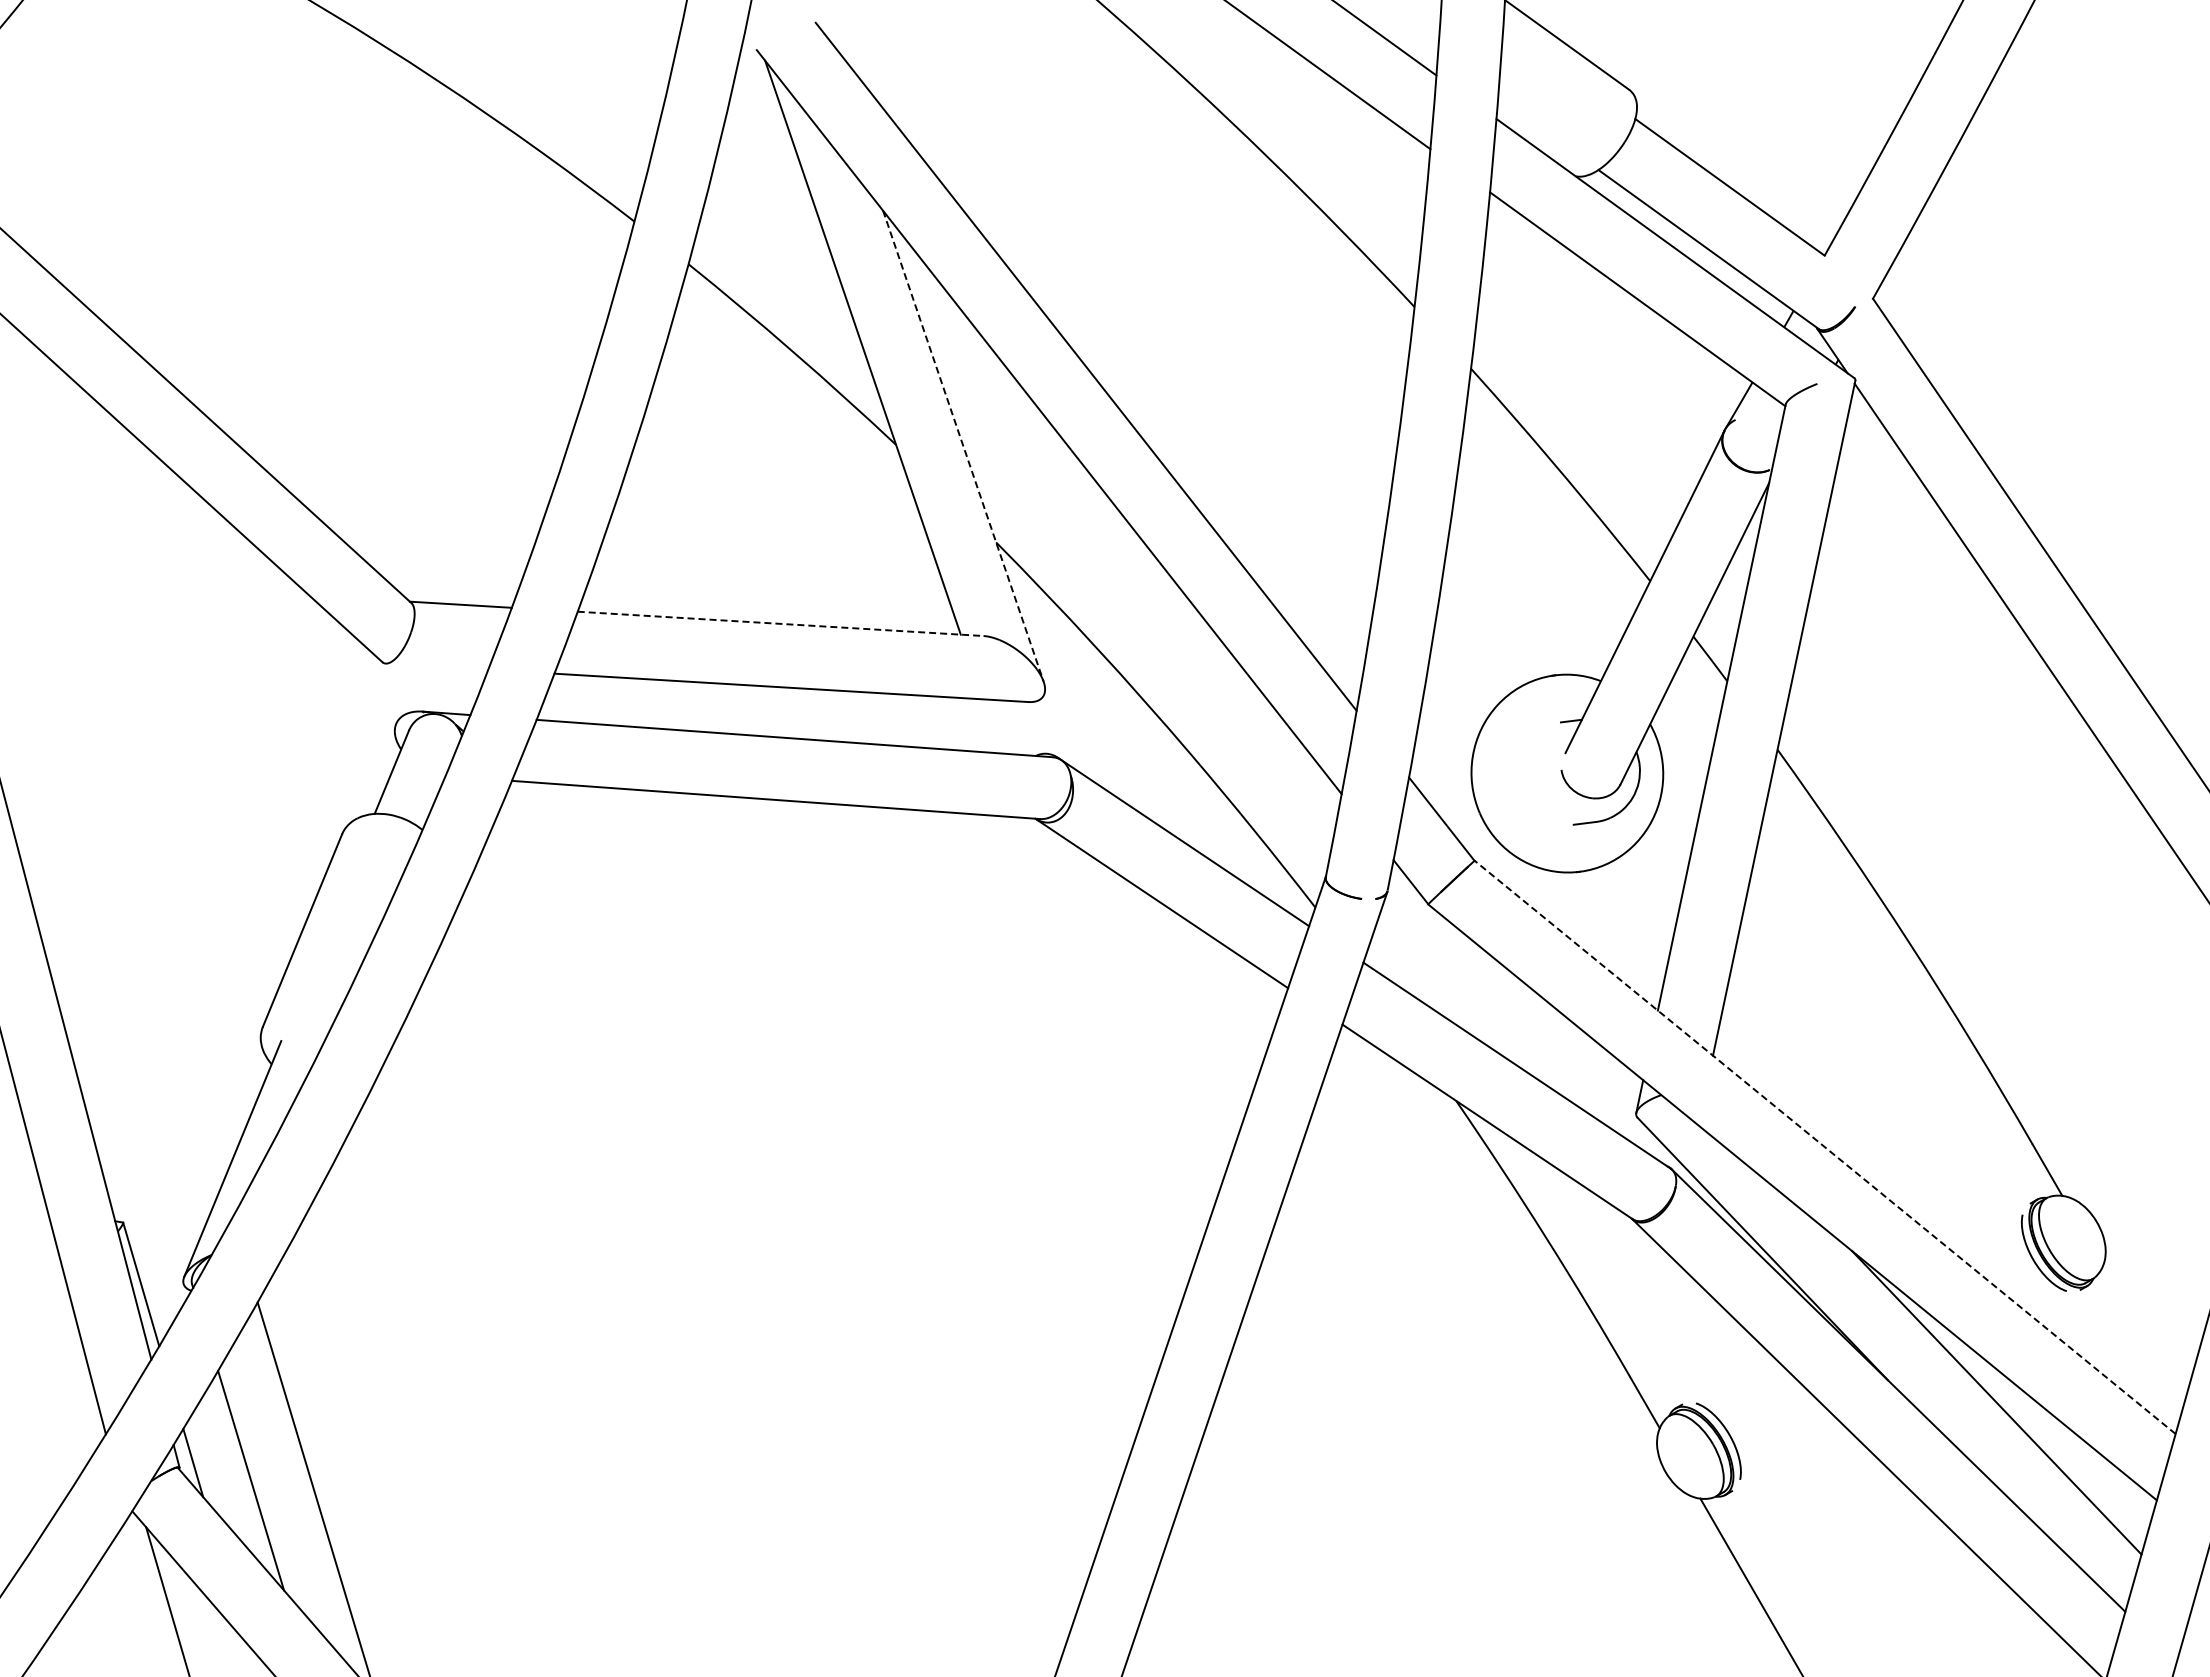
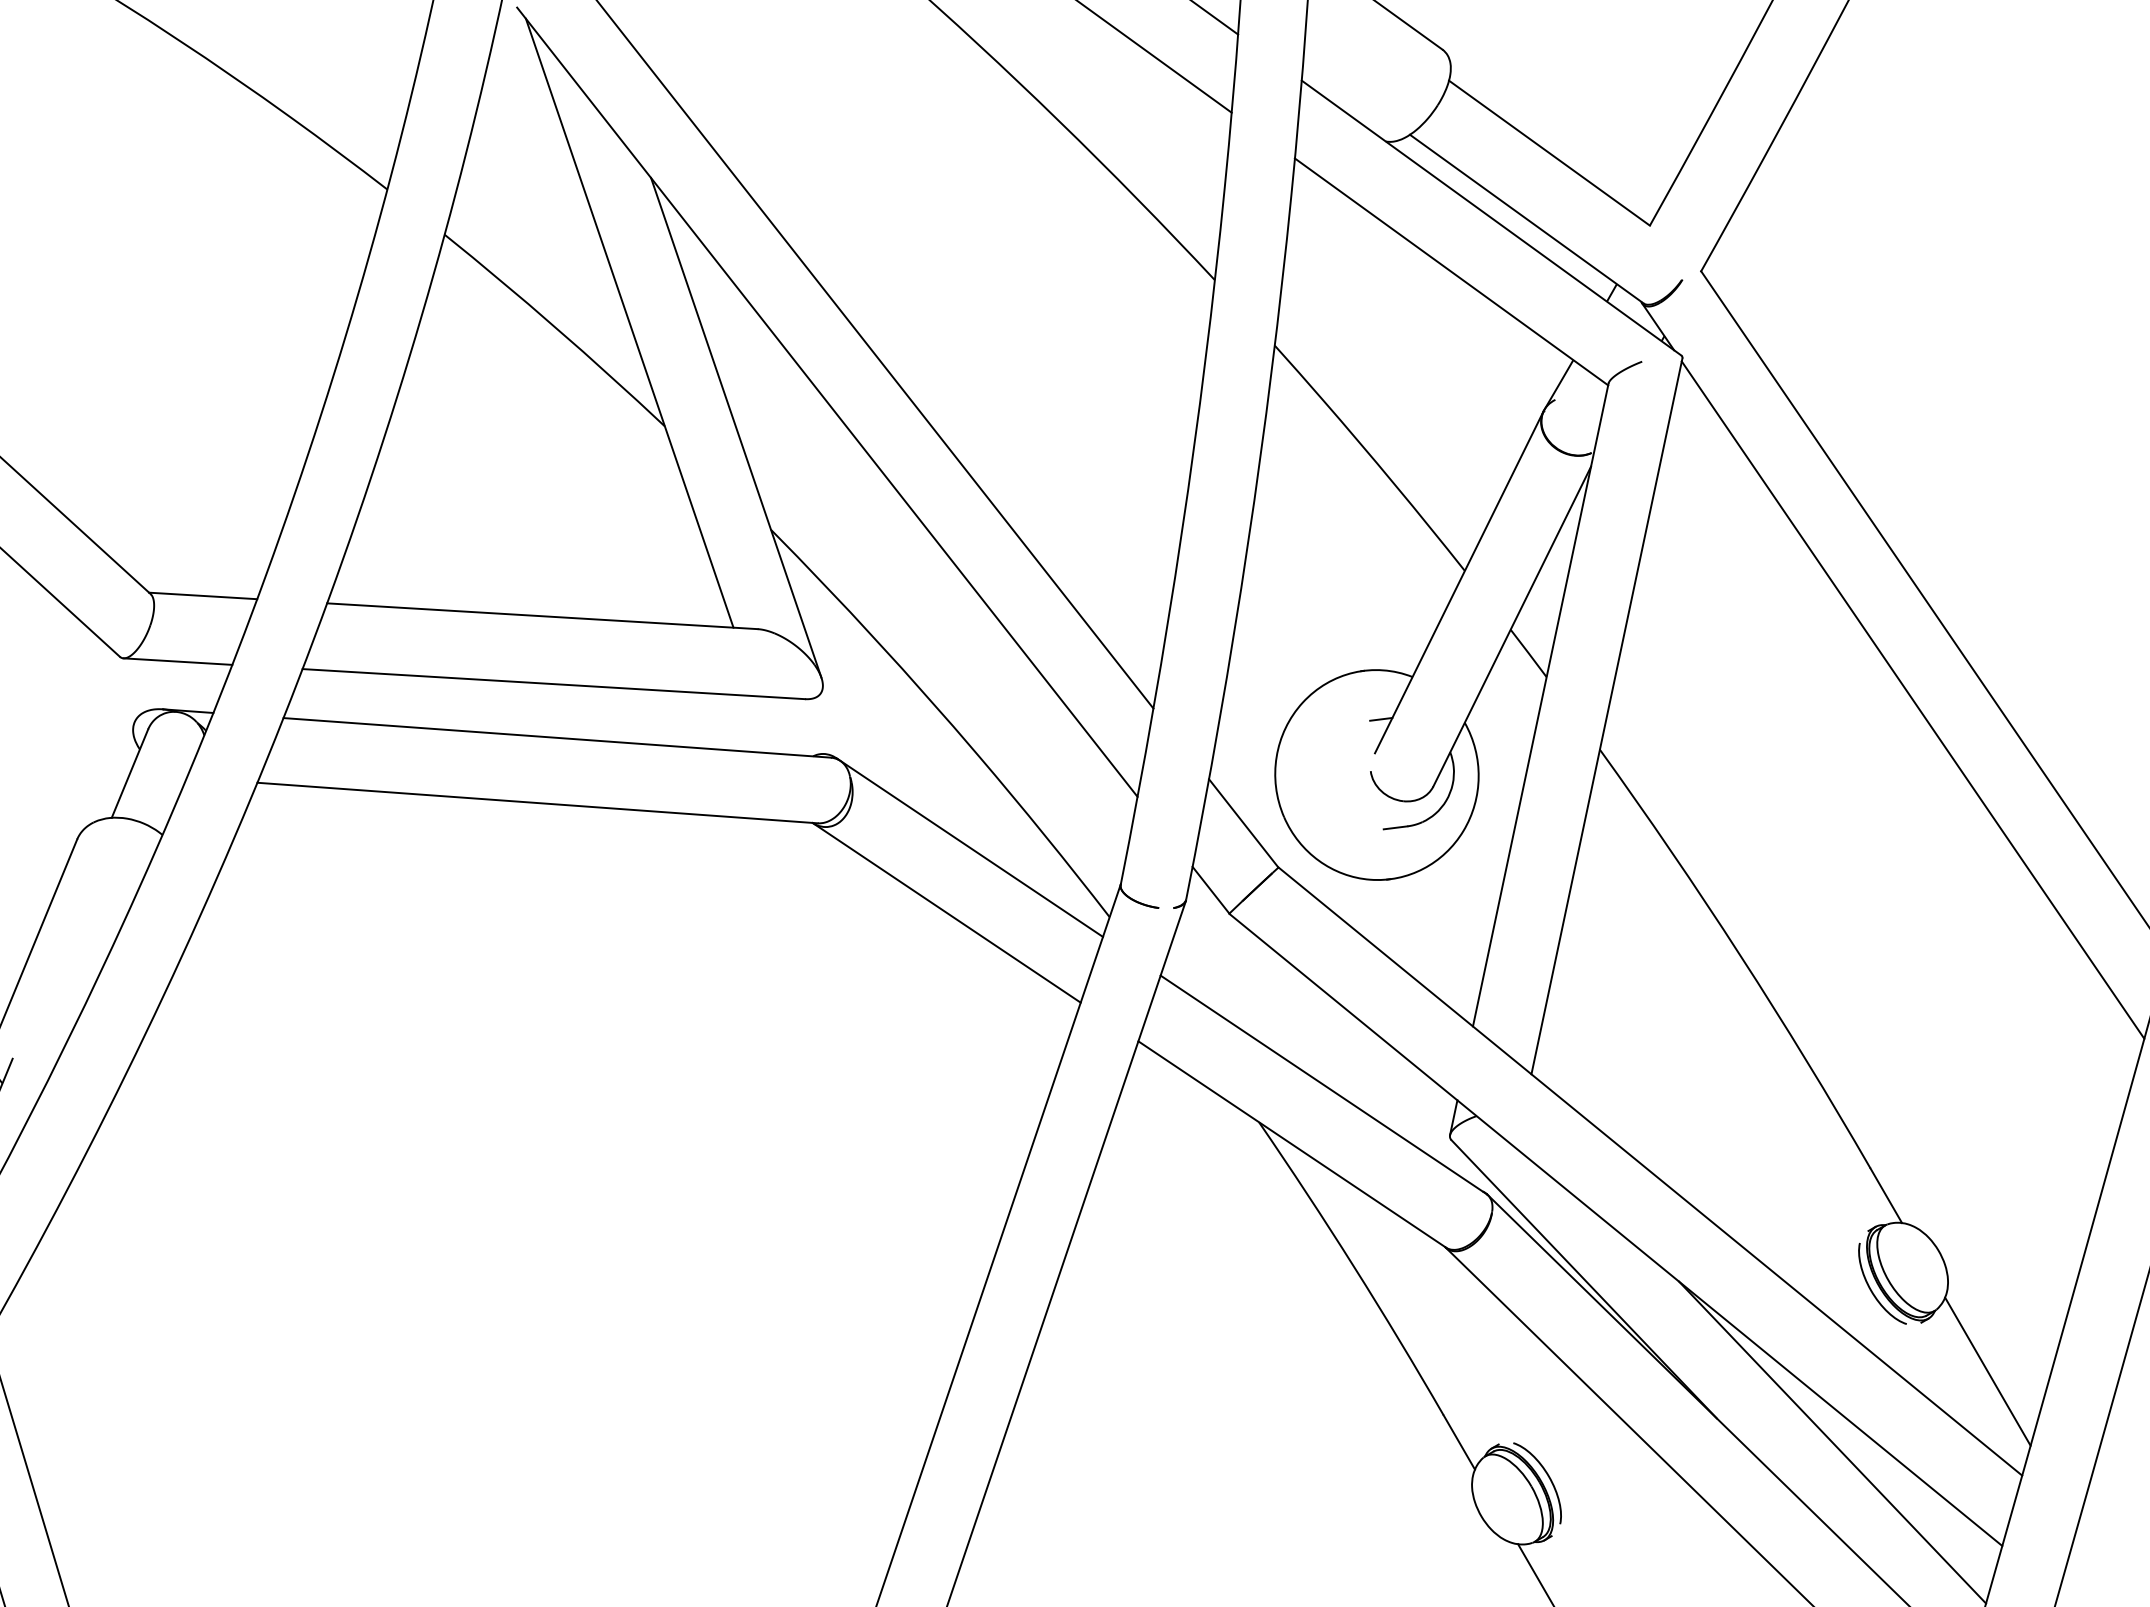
line: (963, 446) -> (736, 428), dashed -> solid
line: (781, 623) -> (543, 615), dashed -> solid
line: (436, 666) -> (177, 661), added
line: (1825, 1147) -> (1650, 1171), dashed -> solid
line: (2142, 1335) -> (1987, 1371), added

